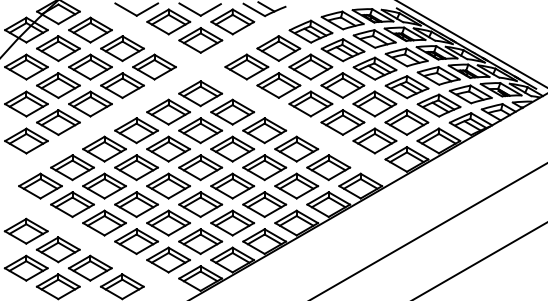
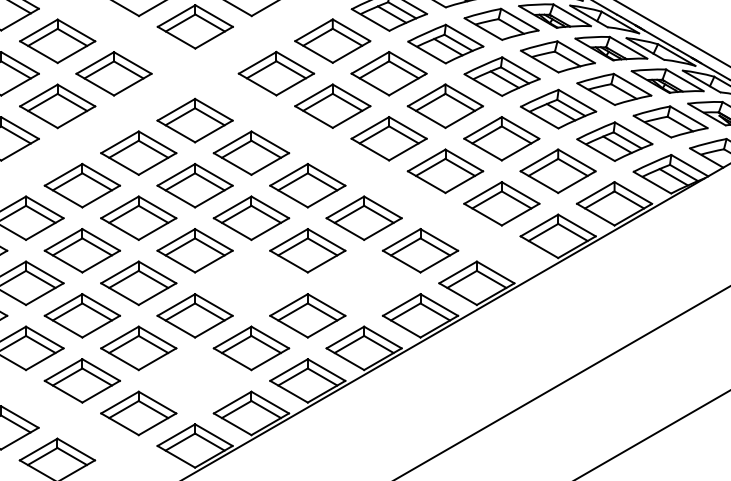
part: (232, 185) -> (251, 282), removed
part: (296, 185) -> (363, 282), removed
part: (200, 241) -> (194, 380), removed

